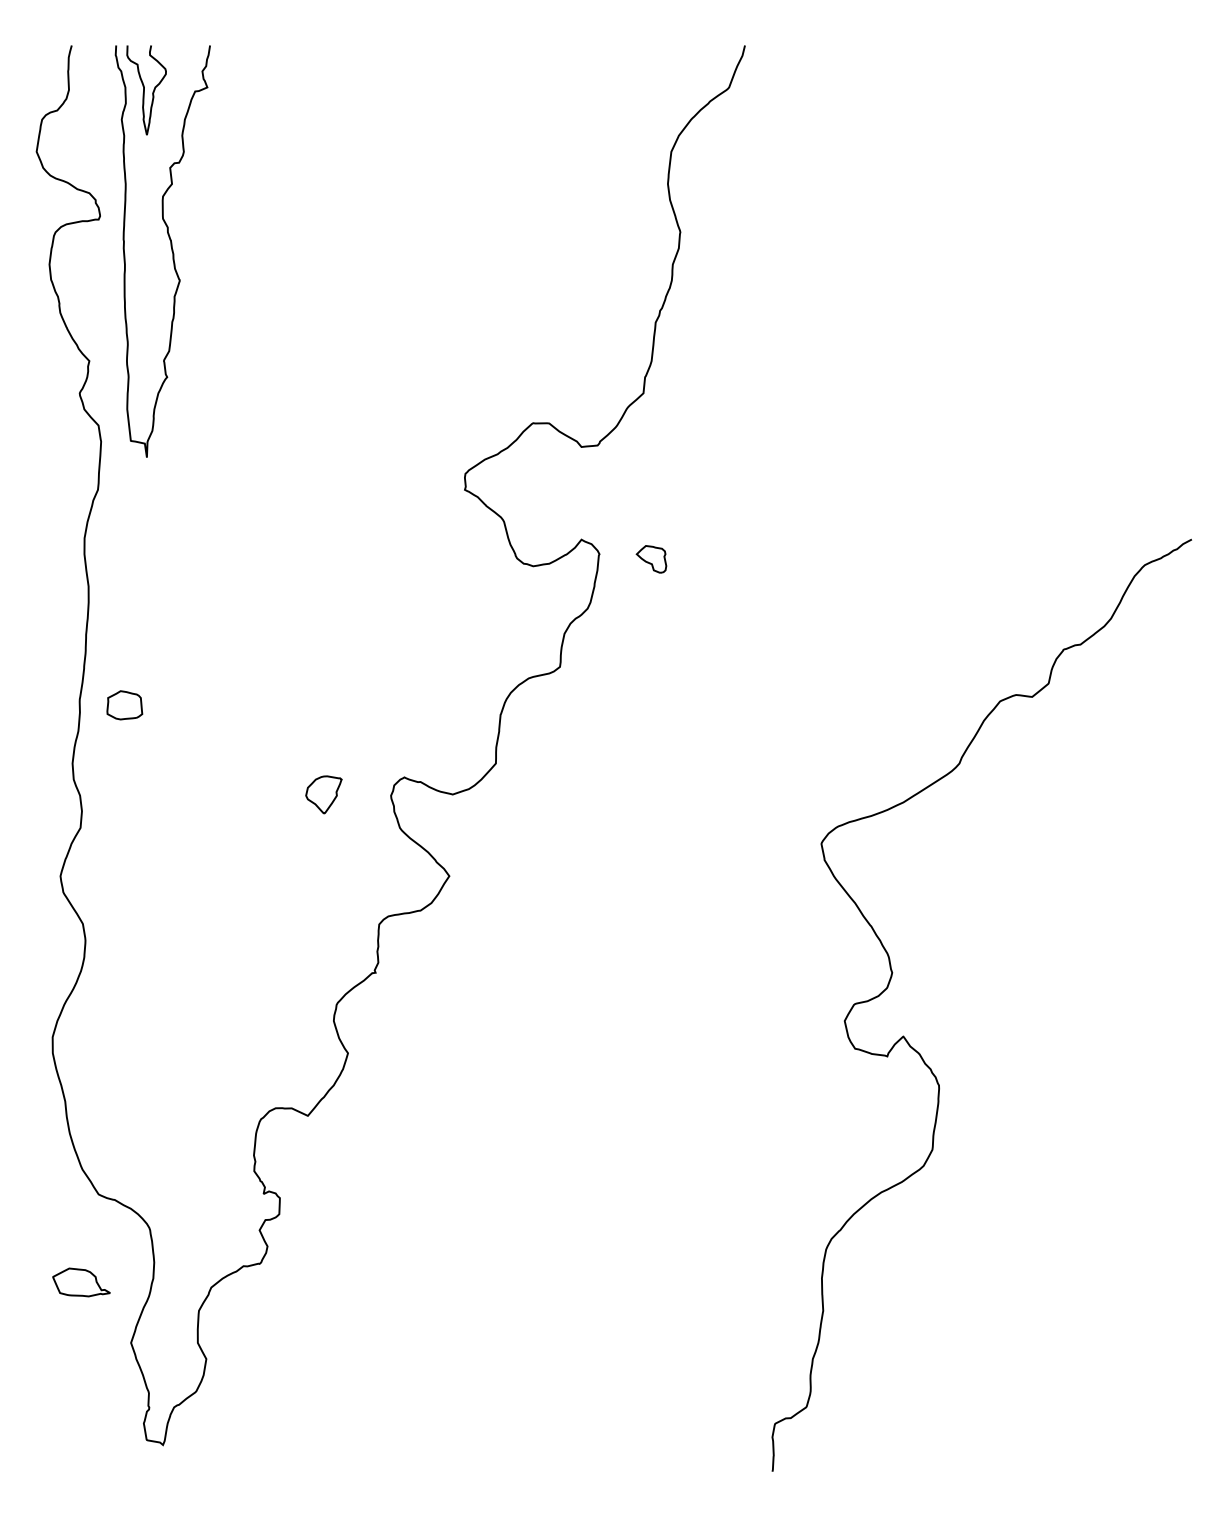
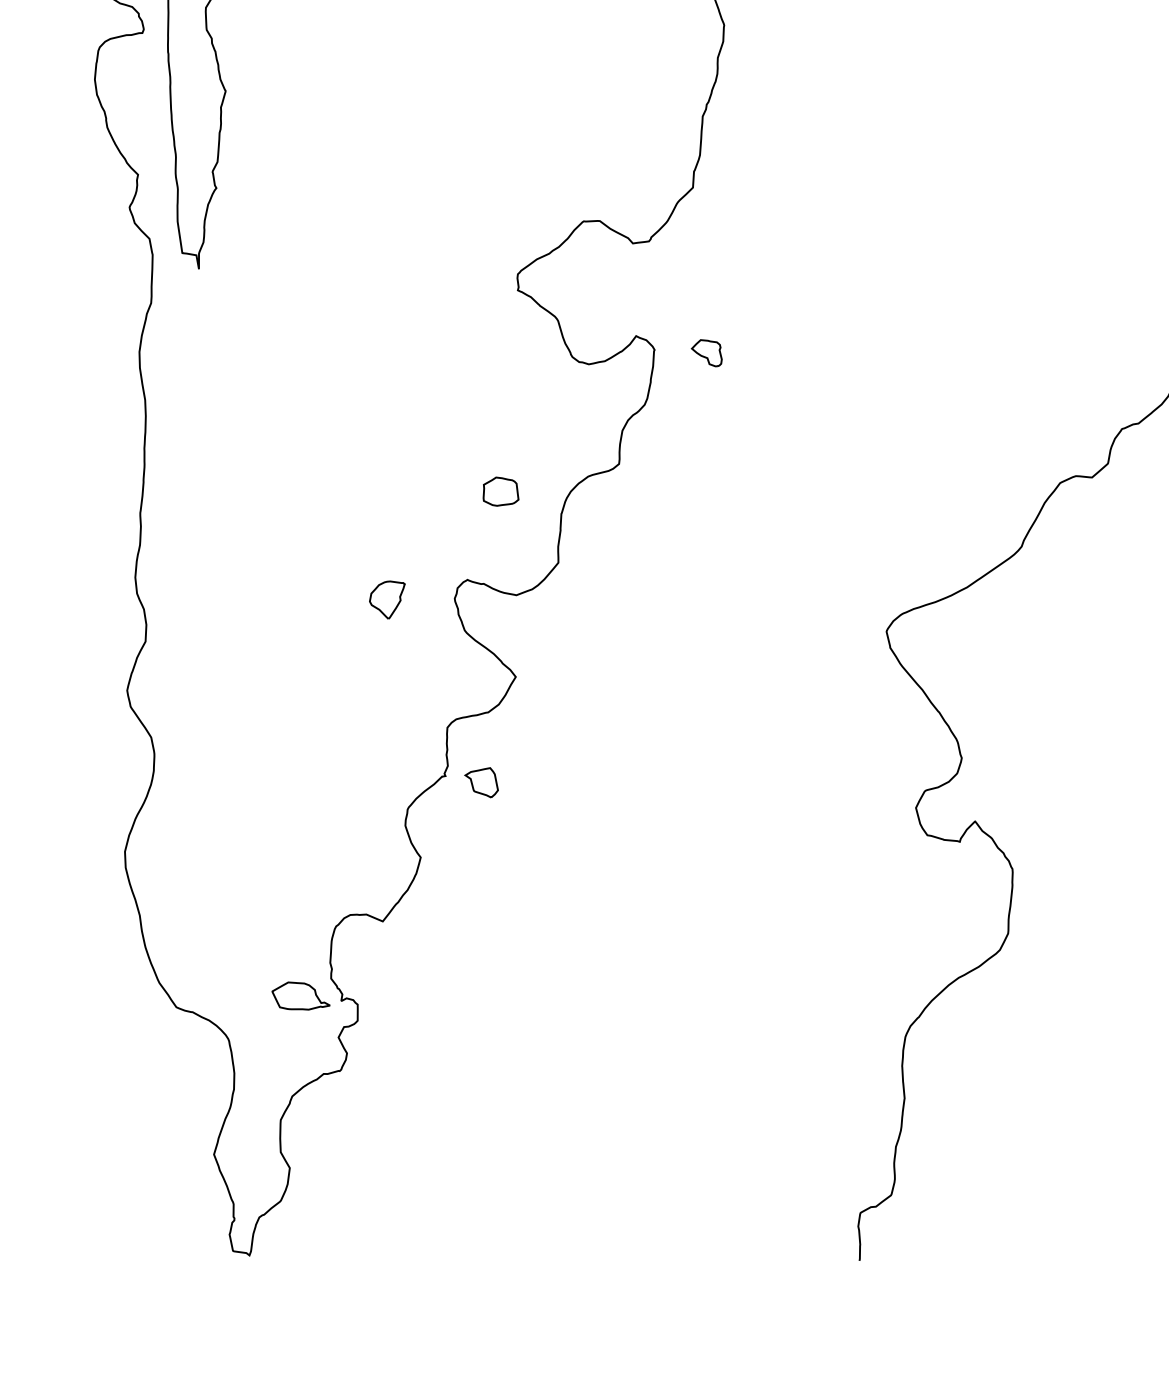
part: (124, 705) -> (500, 491), moved
part: (411, 980) -> (481, 782), added
part: (81, 1282) -> (300, 995), moved

